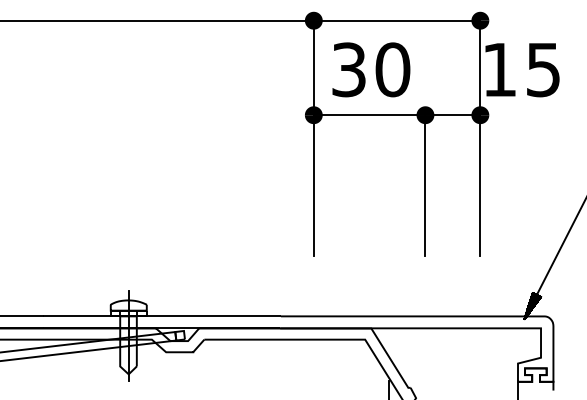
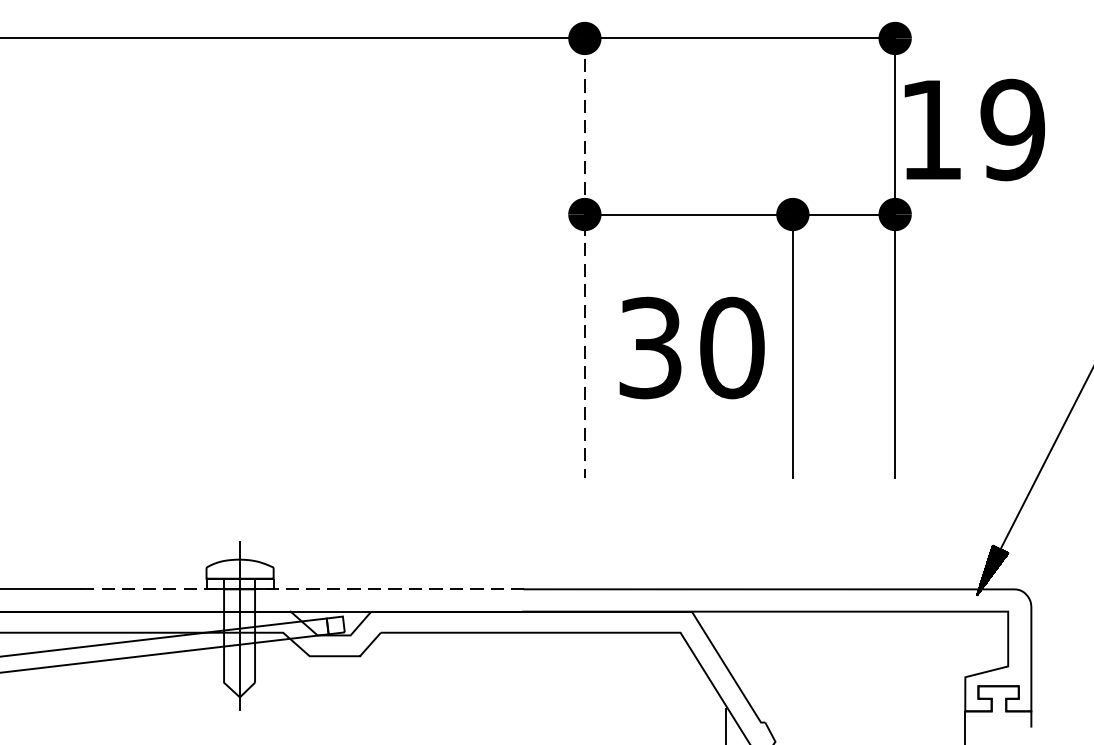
text: (371, 69) -> (692, 347), moved
text: (543, 69) -> (1012, 129), 15 -> 19
line: (313, 138) -> (584, 257), solid -> dashed
line: (162, 316) -> (302, 589), solid -> dashed

